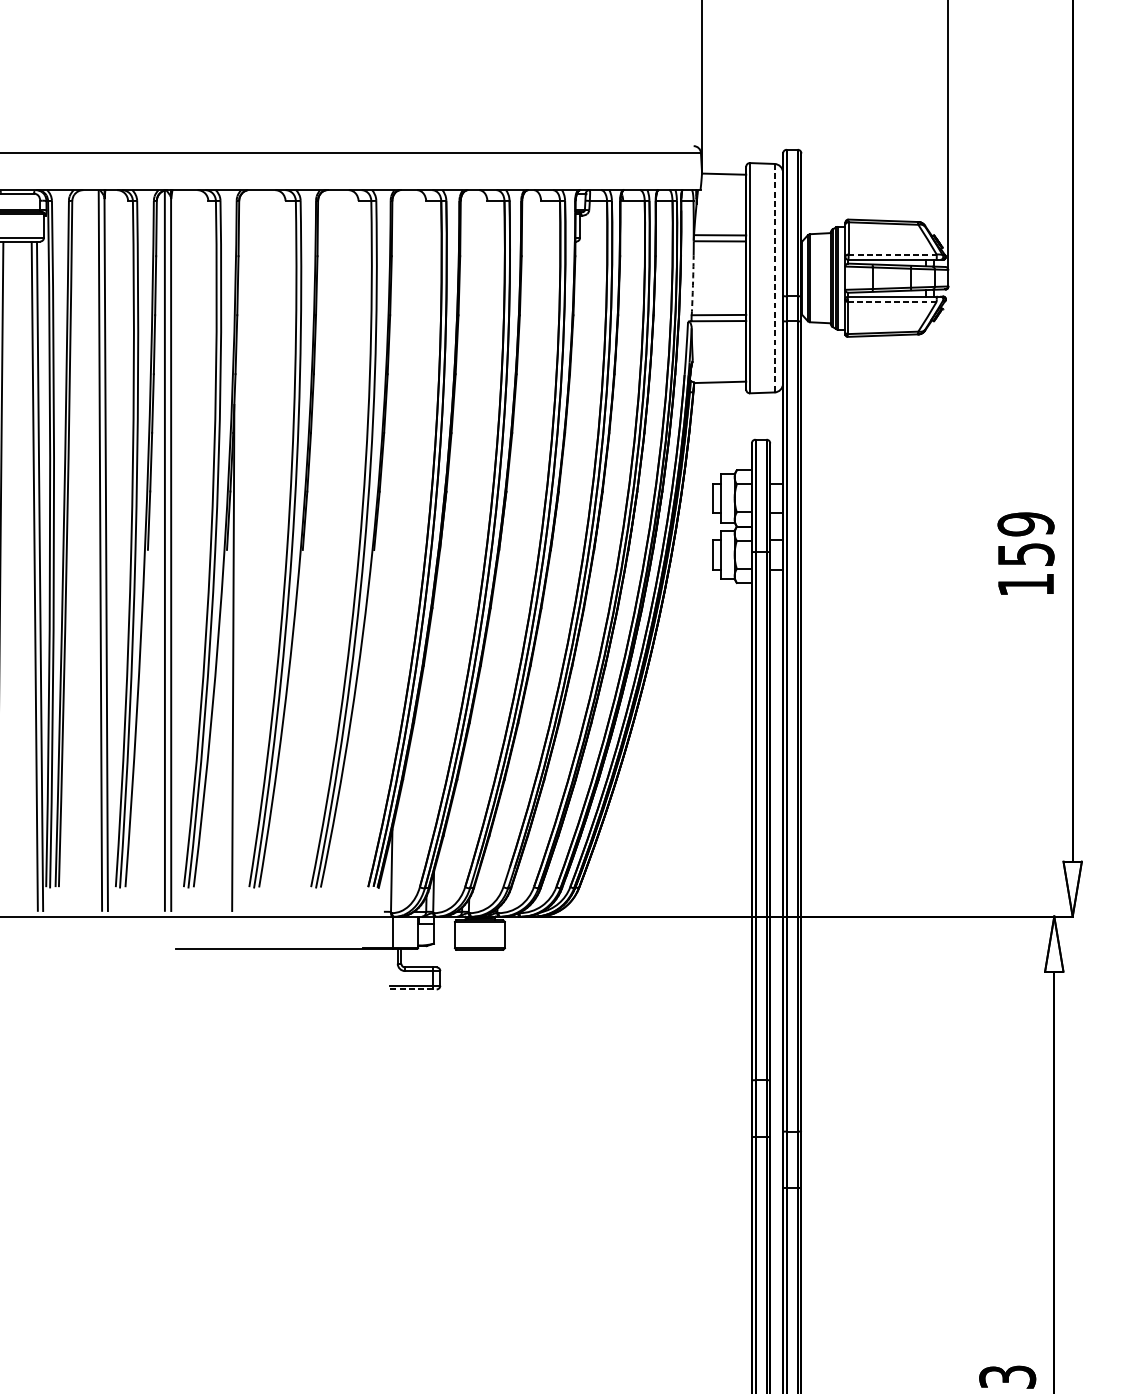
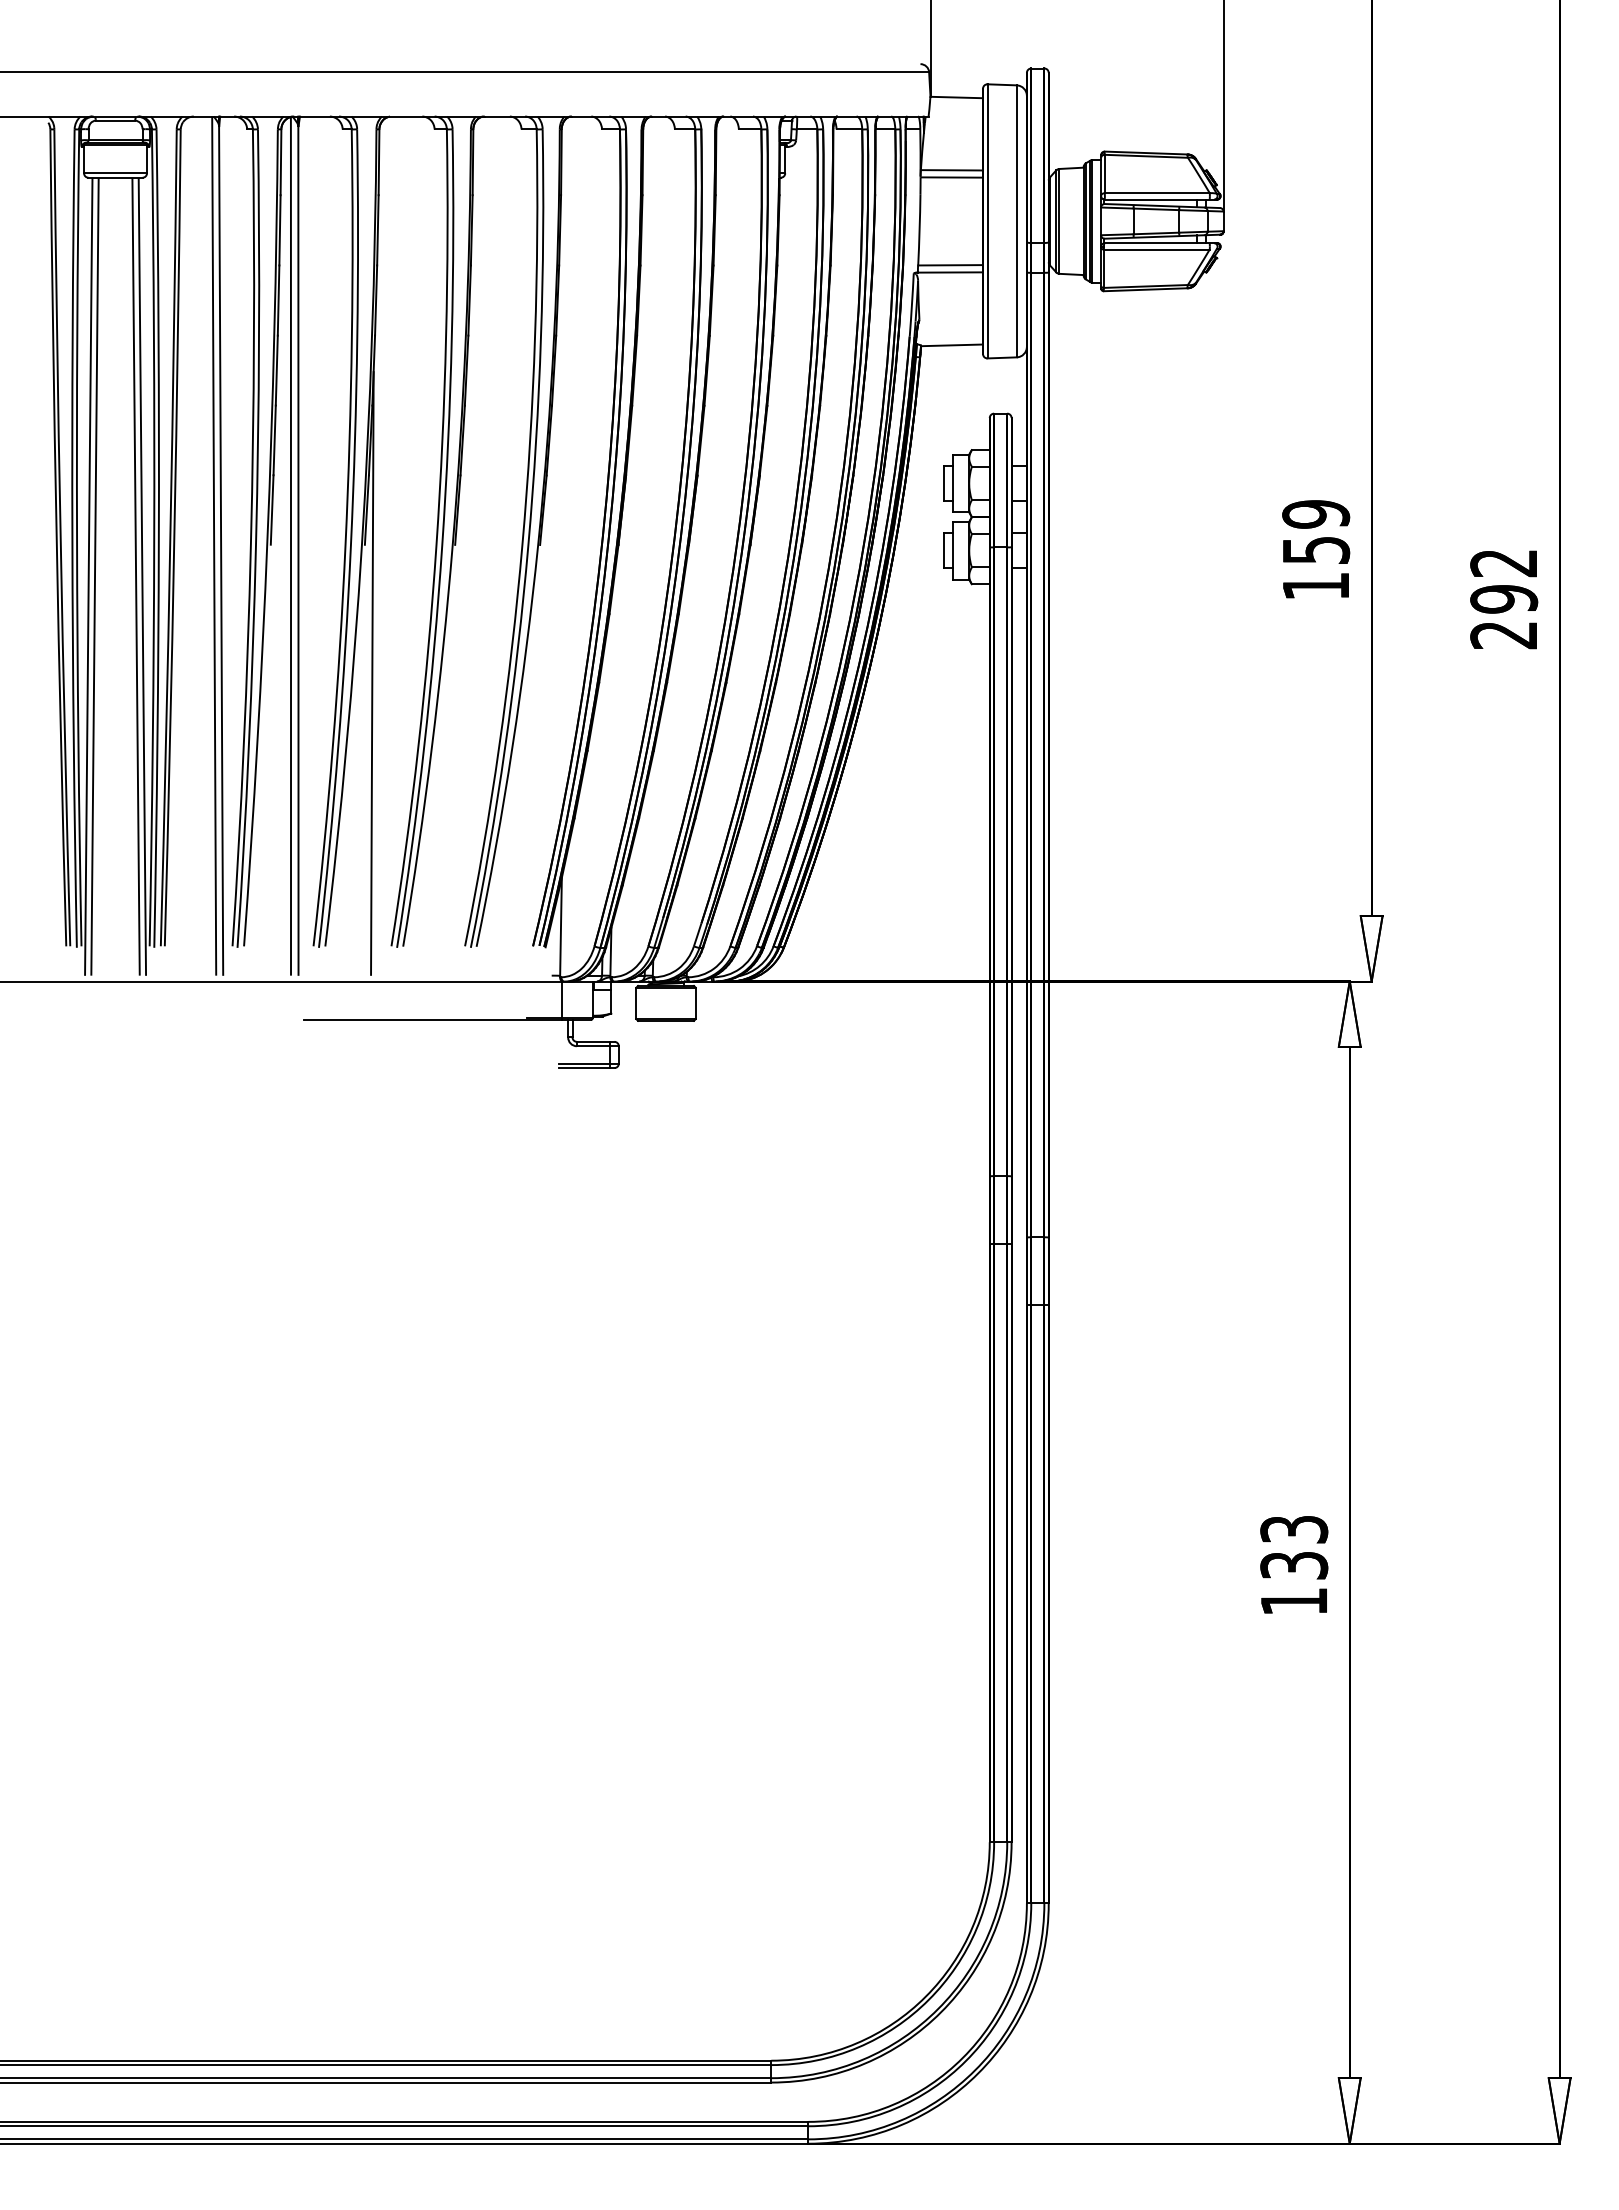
line: (892, 254) -> (1157, 193), dashed -> solid
line: (774, 278) -> (1016, 221), dashed -> solid
arc: (692, 285) -> (919, 229), dashed -> solid
line: (891, 301) -> (1156, 249), dashed -> solid
line: (413, 989) -> (586, 1068), dashed -> solid

